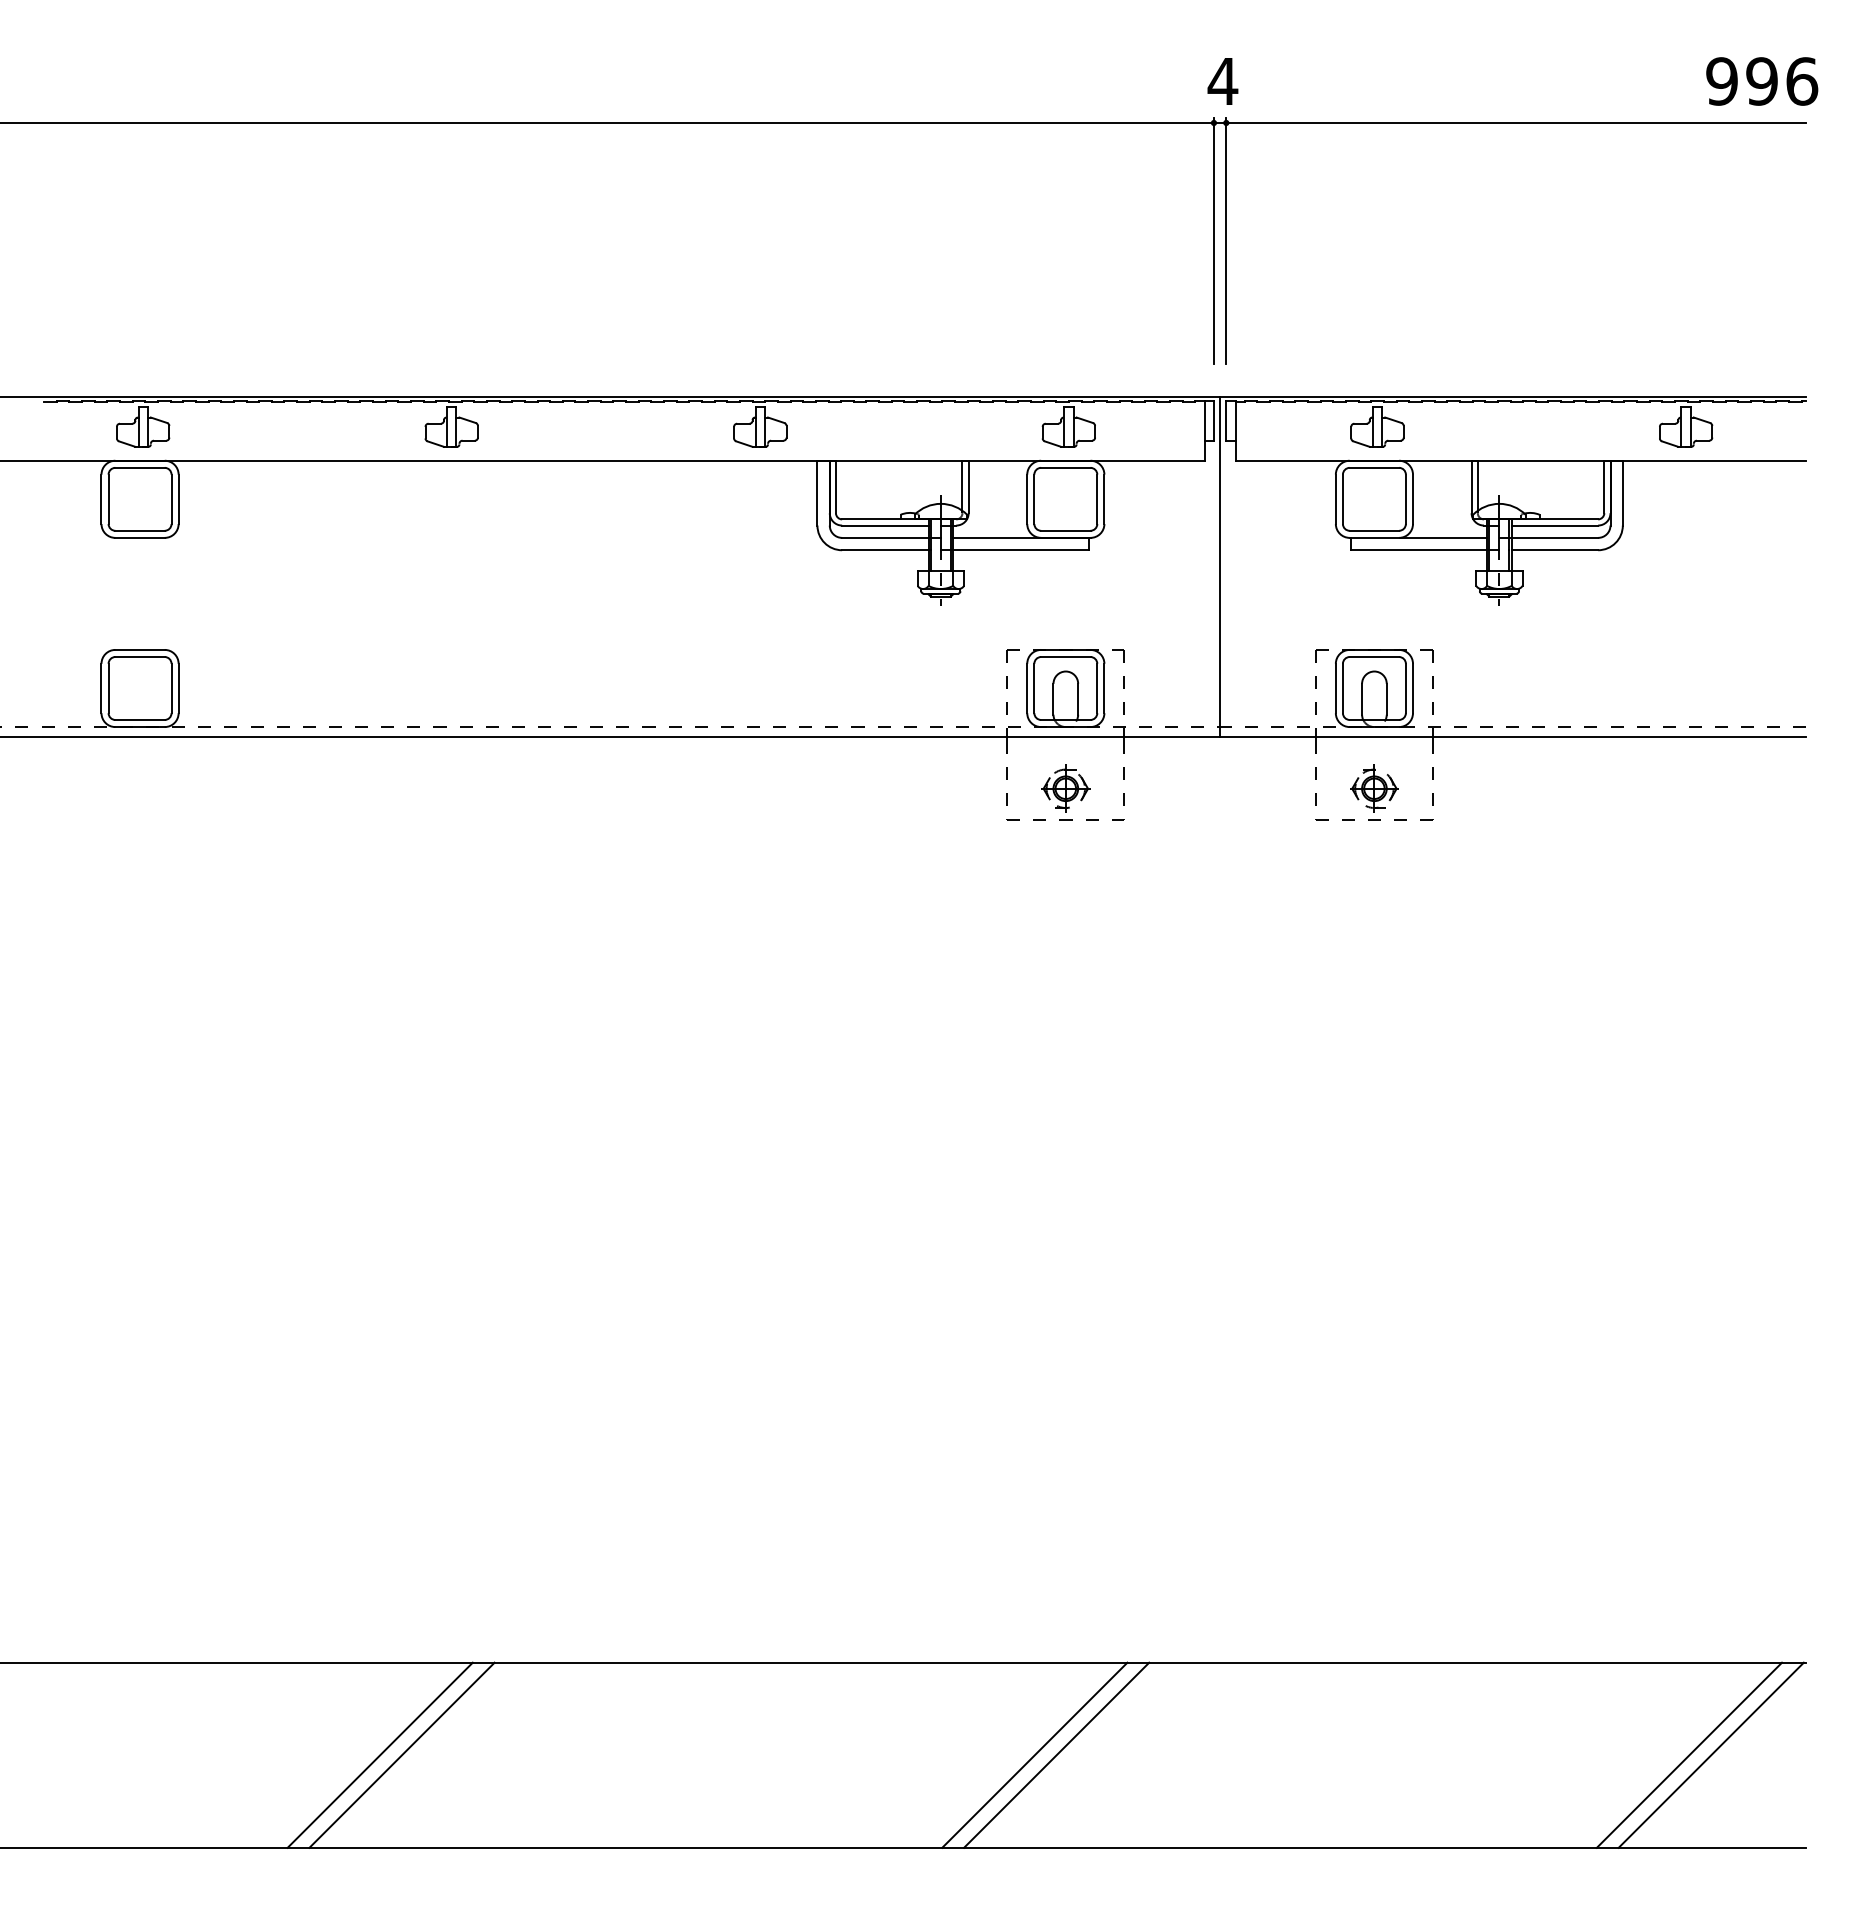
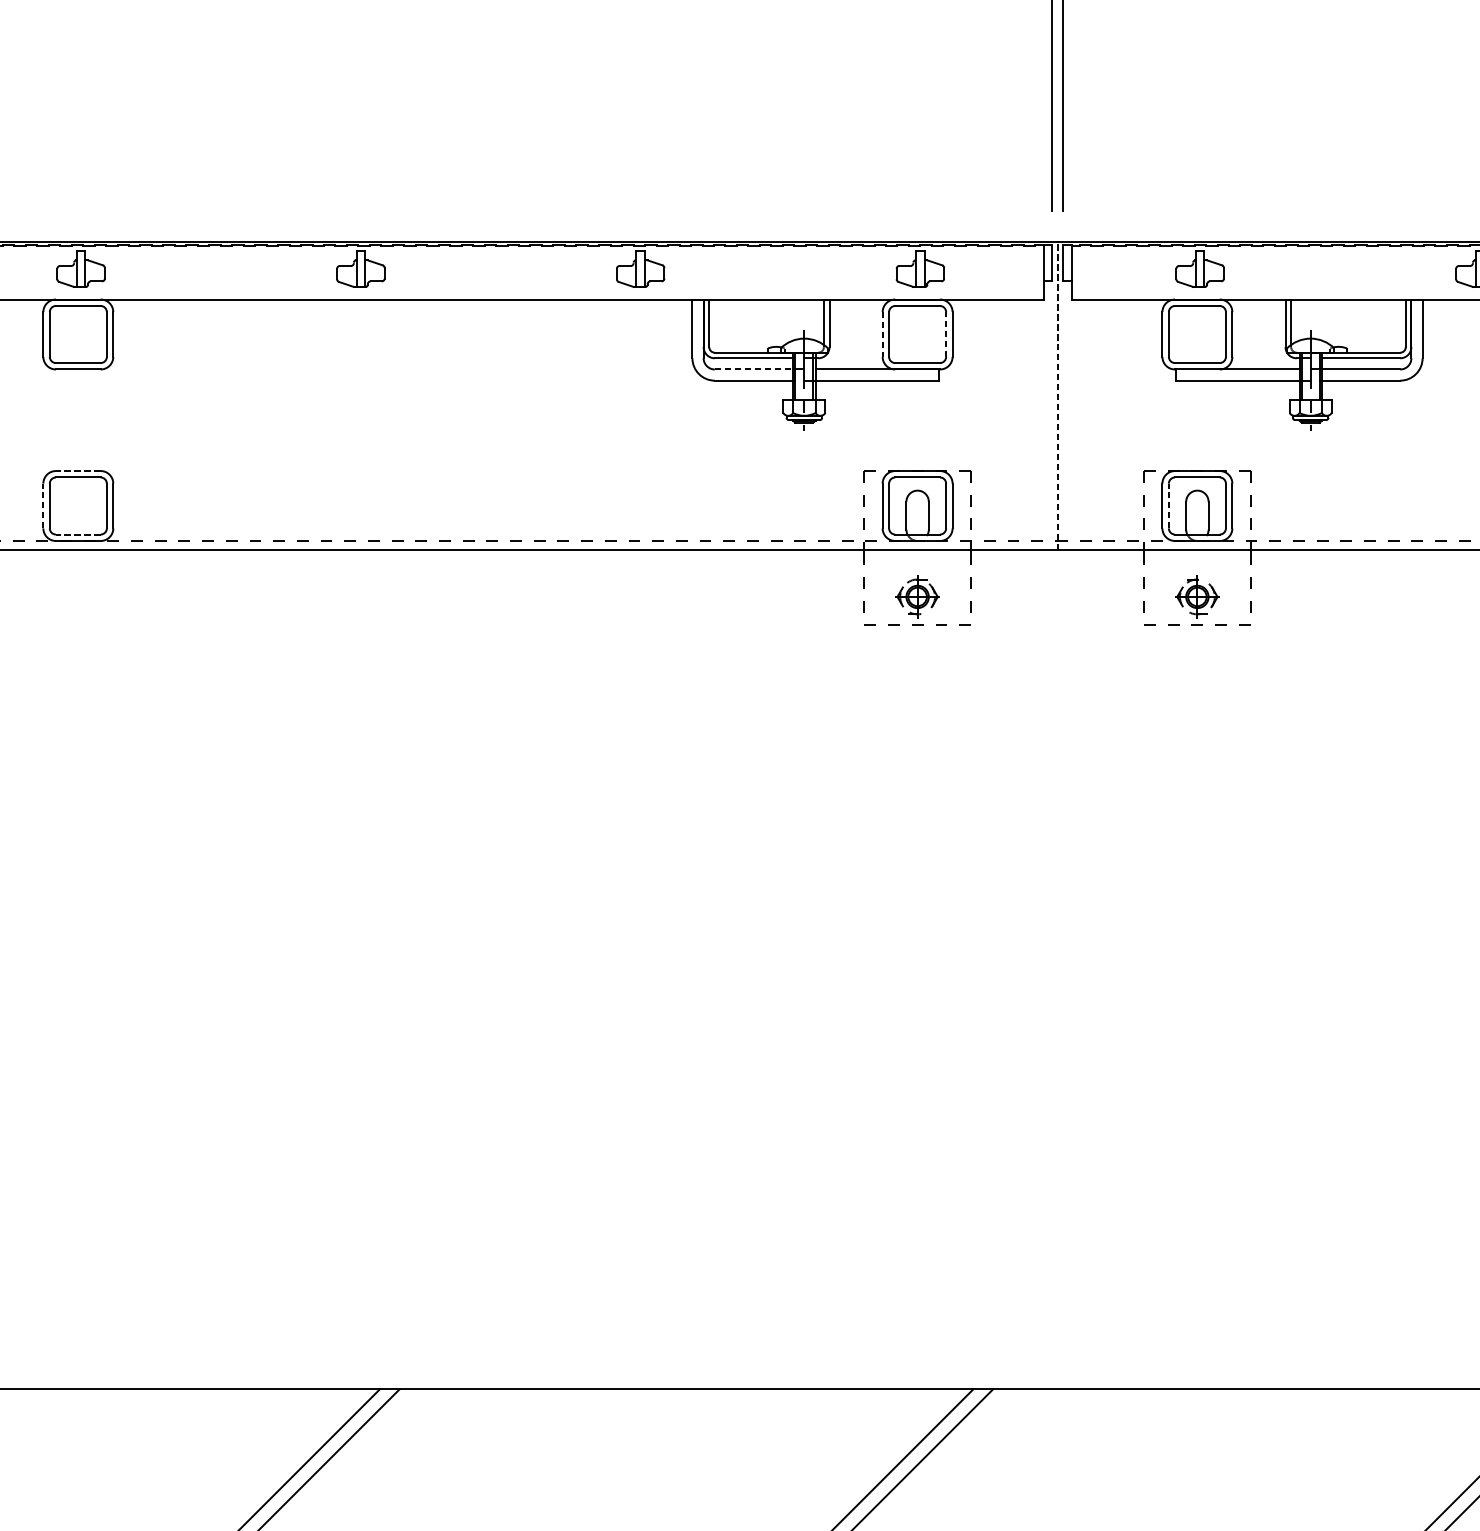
line: (1027, 499) -> (882, 334), solid -> dashed
line: (1097, 499) -> (946, 334), solid -> dashed
line: (885, 537) -> (754, 369), solid -> dashed
line: (1220, 567) -> (1057, 396), solid -> dashed
line: (140, 649) -> (78, 470), solid -> dashed
line: (101, 688) -> (43, 506), solid -> dashed
line: (1342, 688) -> (1168, 506), solid -> dashed
line: (140, 719) -> (78, 534), solid -> dashed

